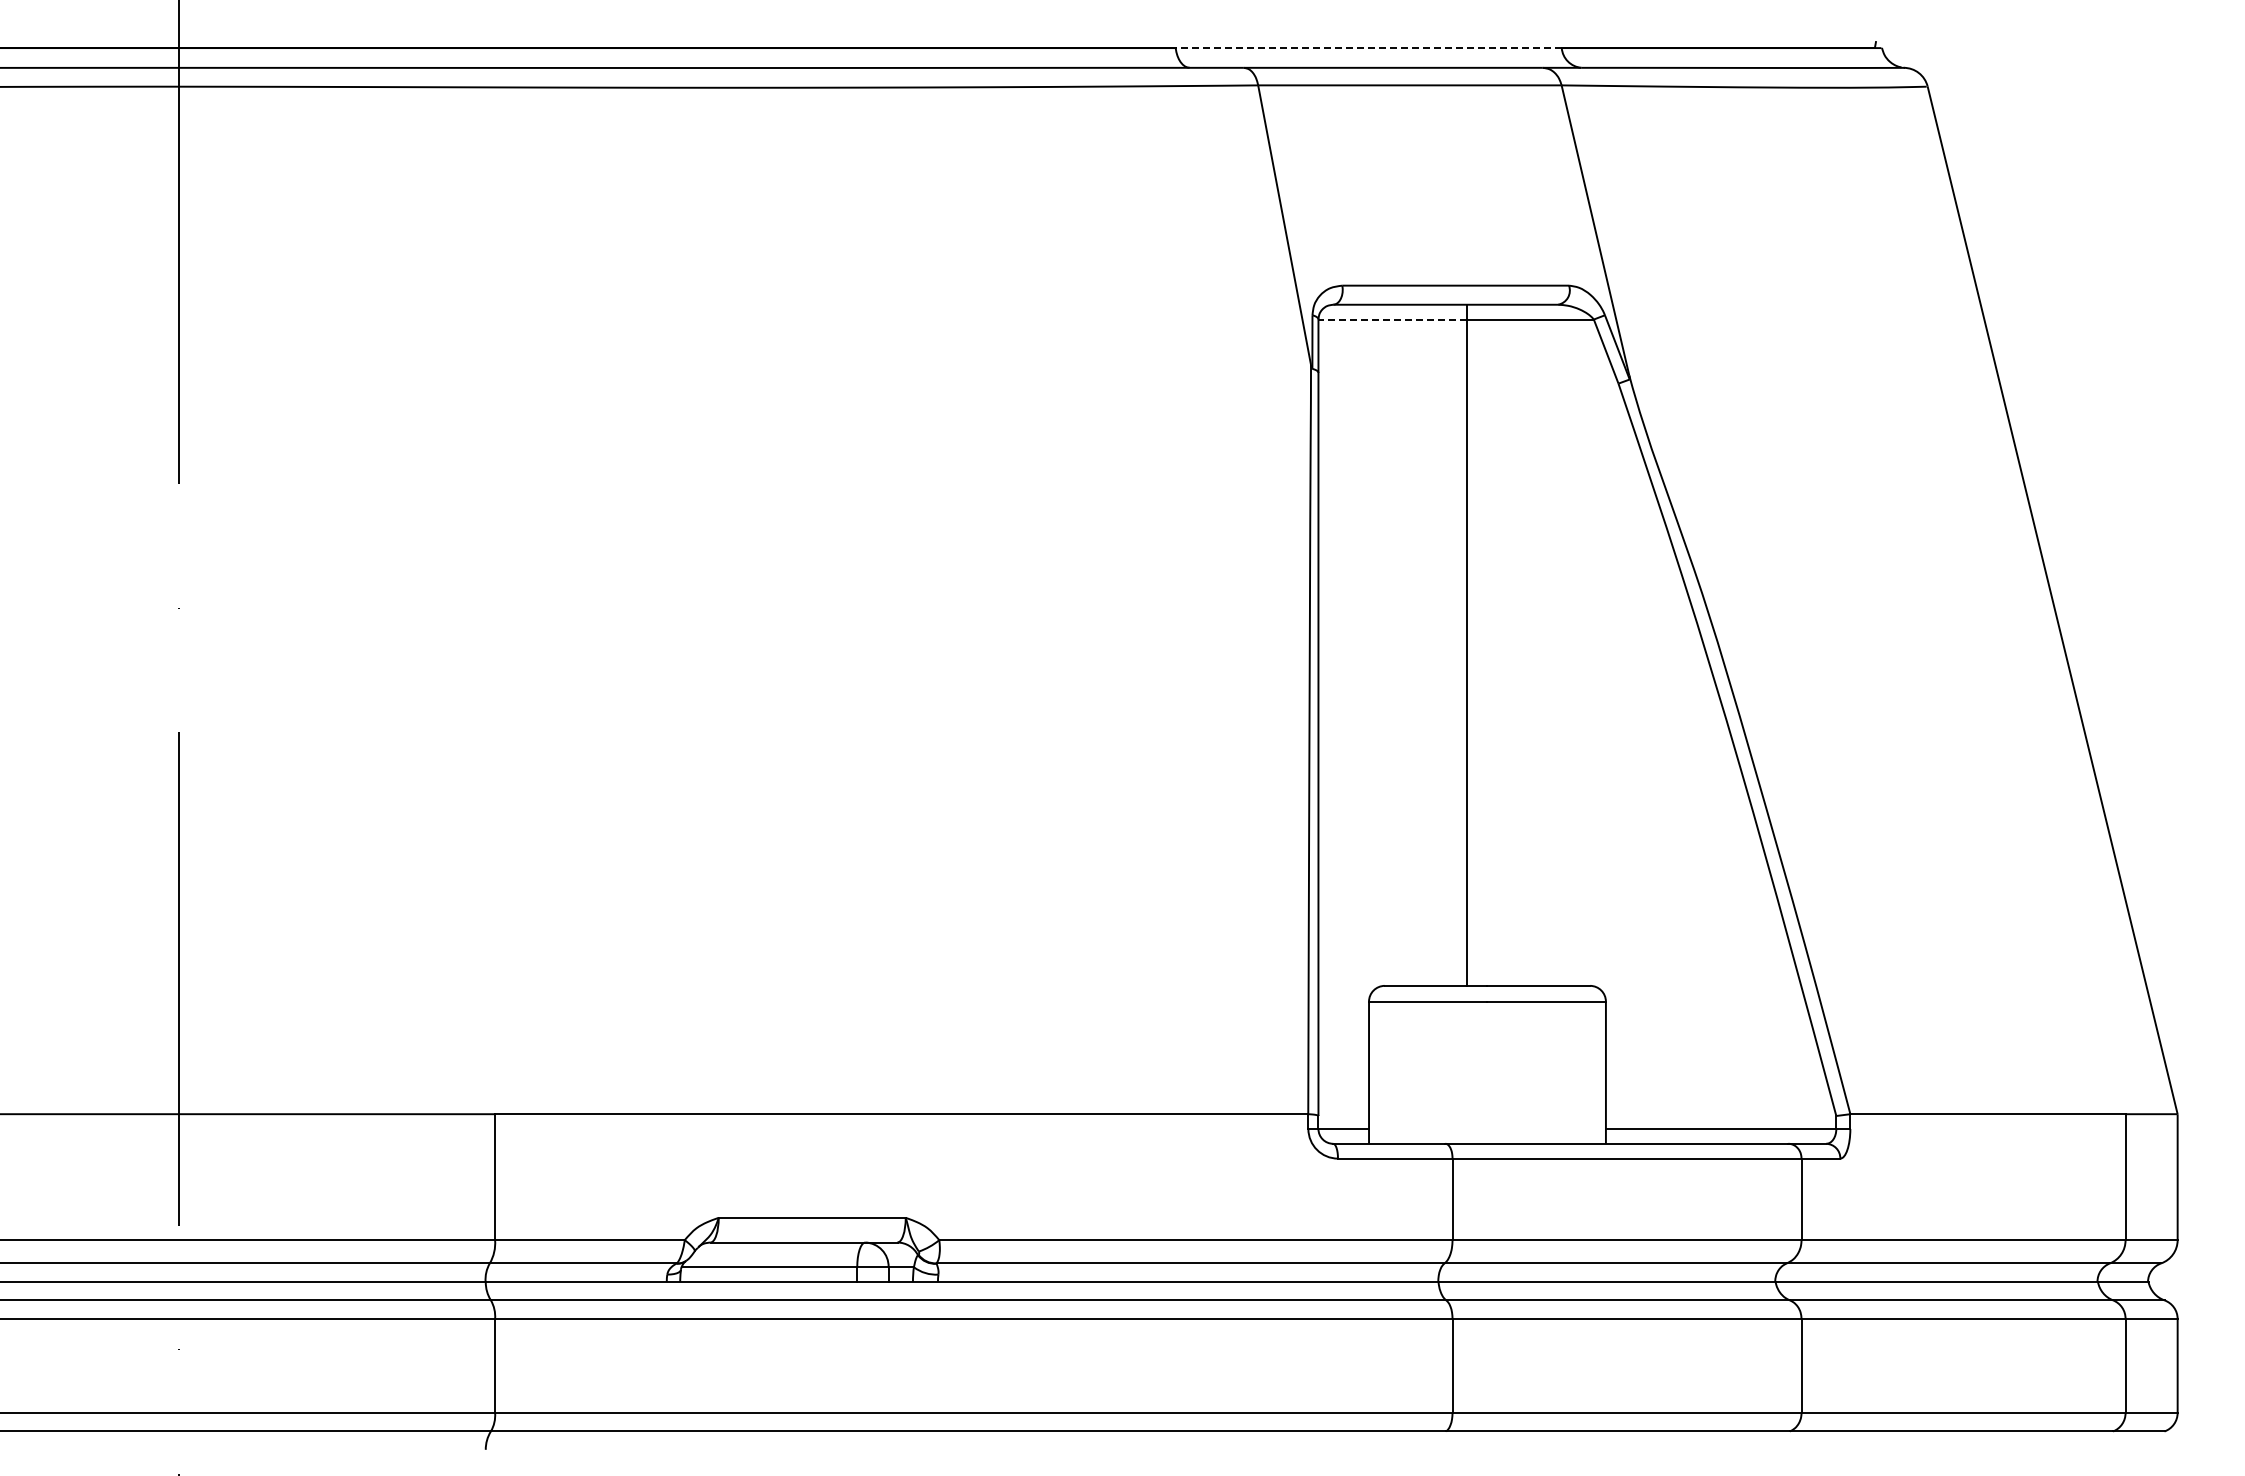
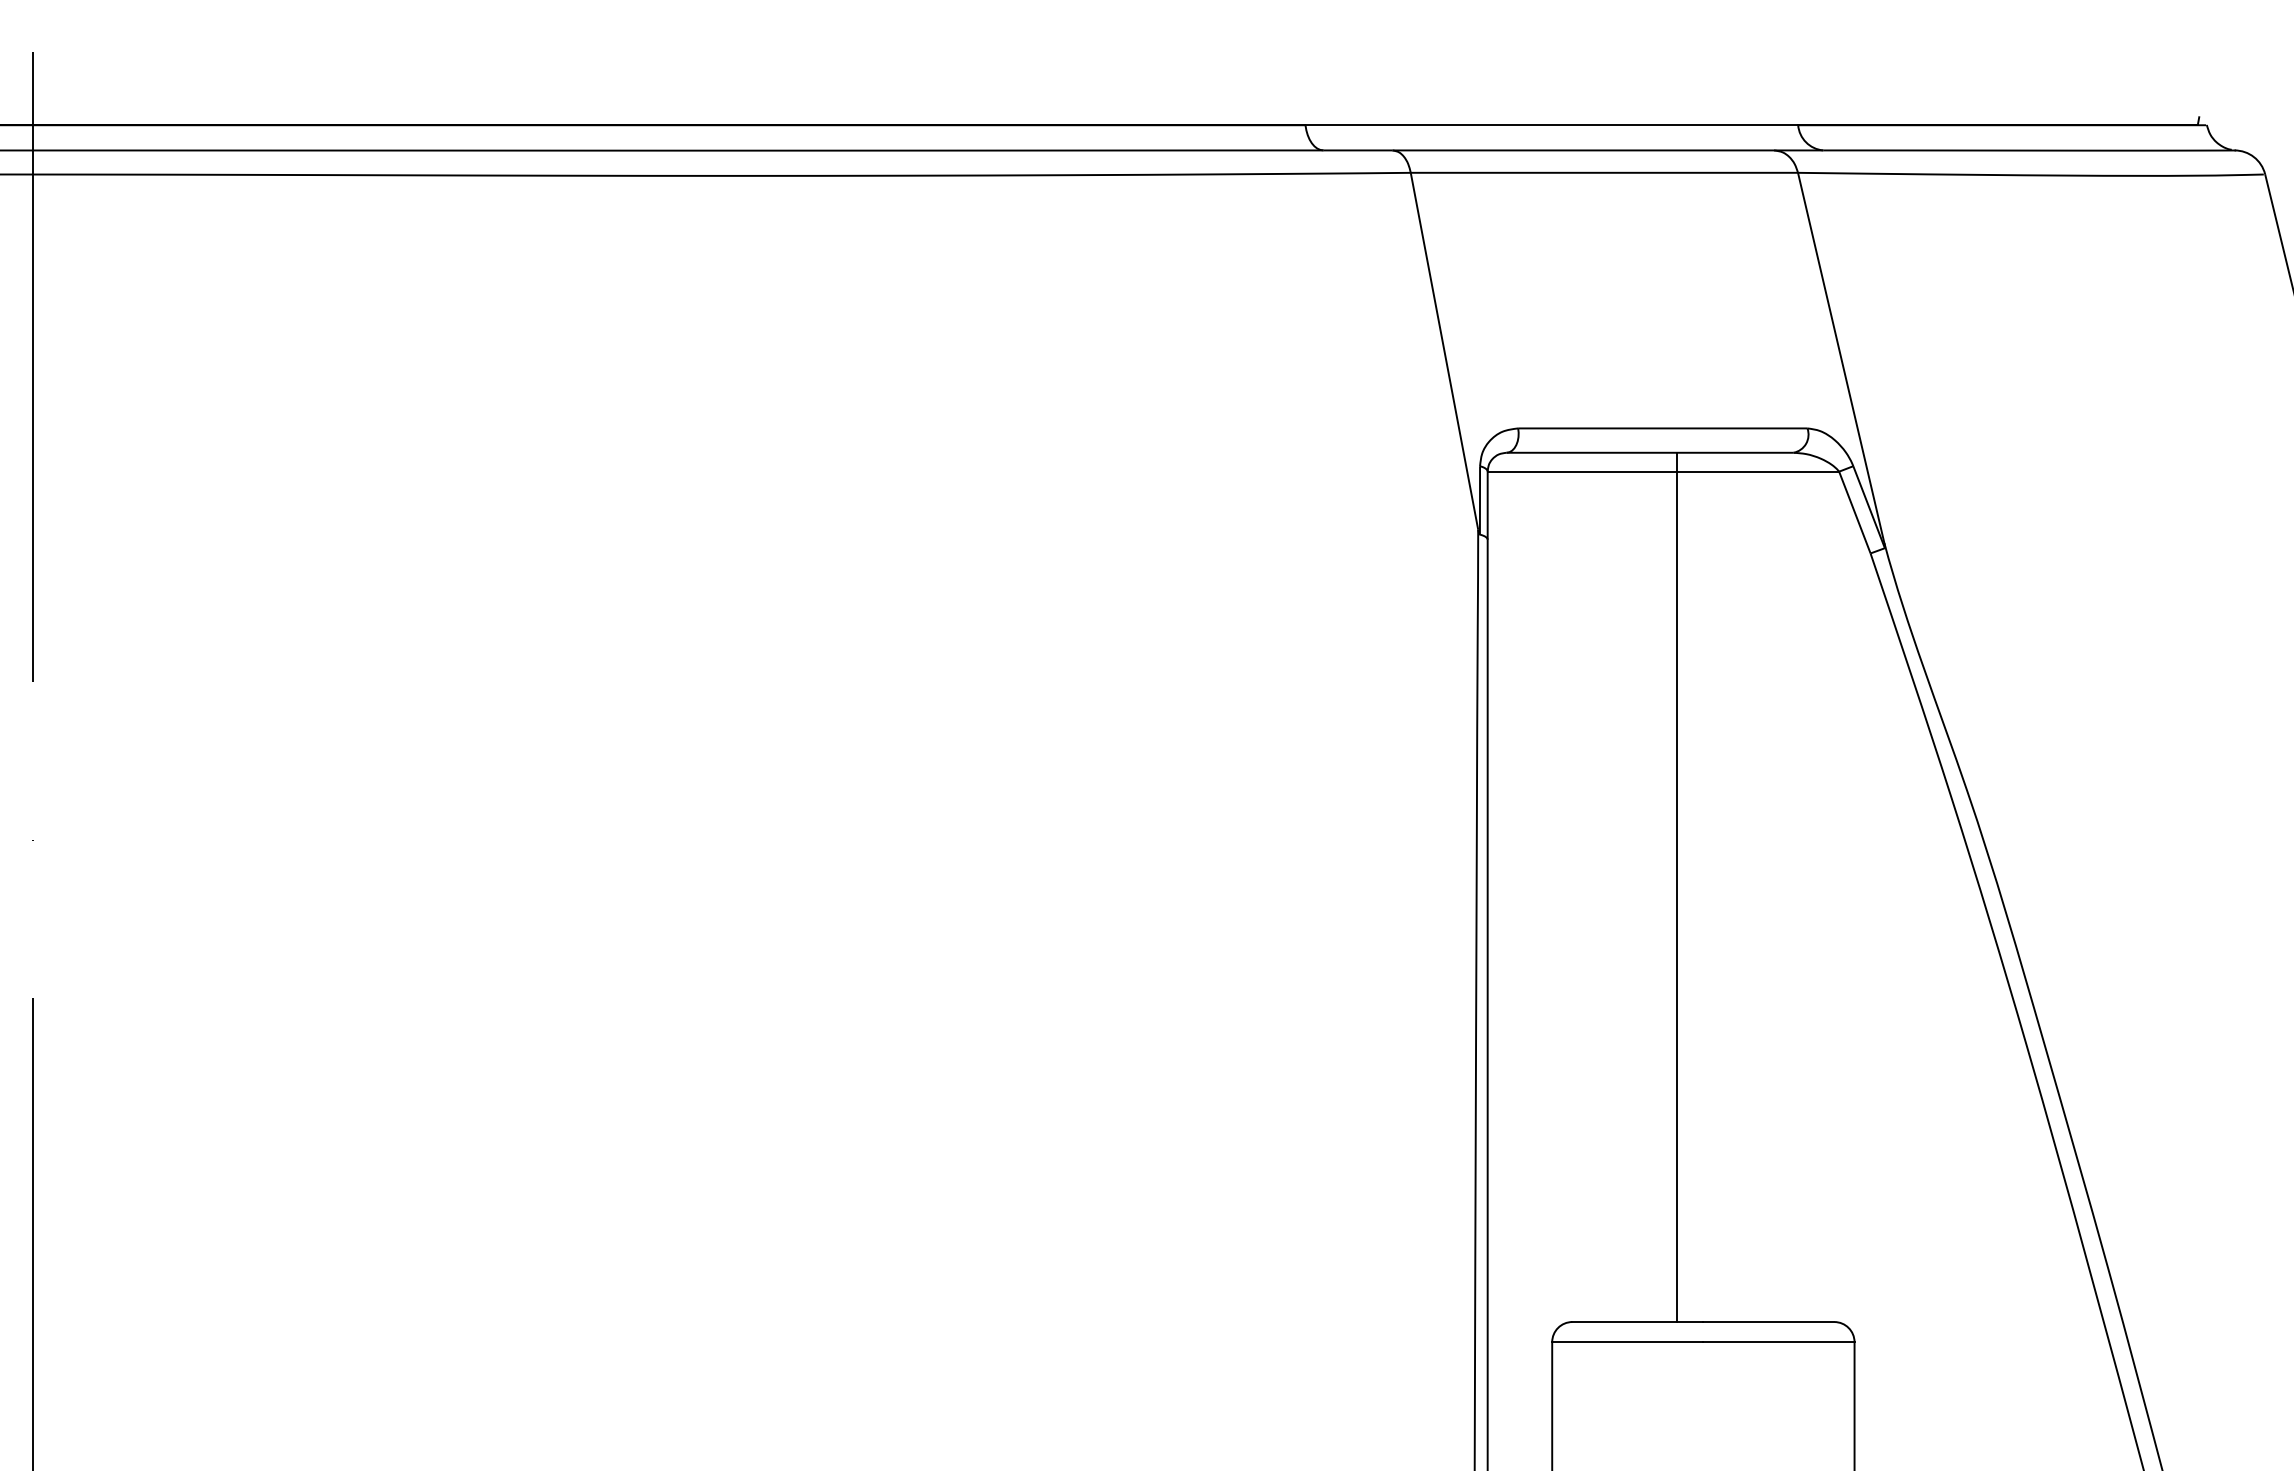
line: (1368, 48) -> (1551, 125), dashed -> solid
line: (1391, 319) -> (1580, 471), dashed -> solid

